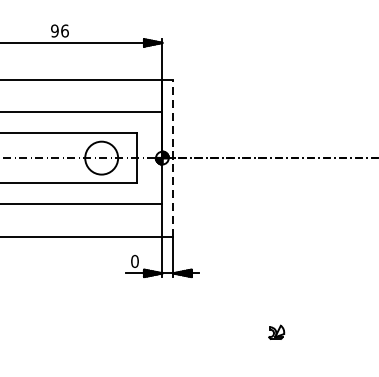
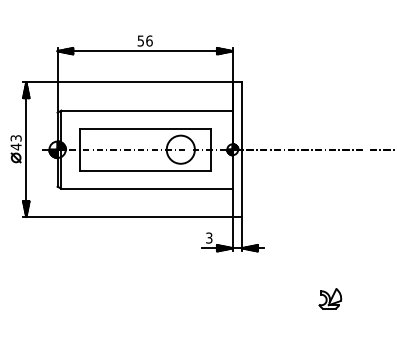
text: (54, 30) -> (140, 40), 96 -> 56
line: (173, 157) -> (242, 149), dashed -> solid
text: (135, 260) -> (209, 237), 0 -> 3
part: (276, 332) -> (330, 298), size x1.67

